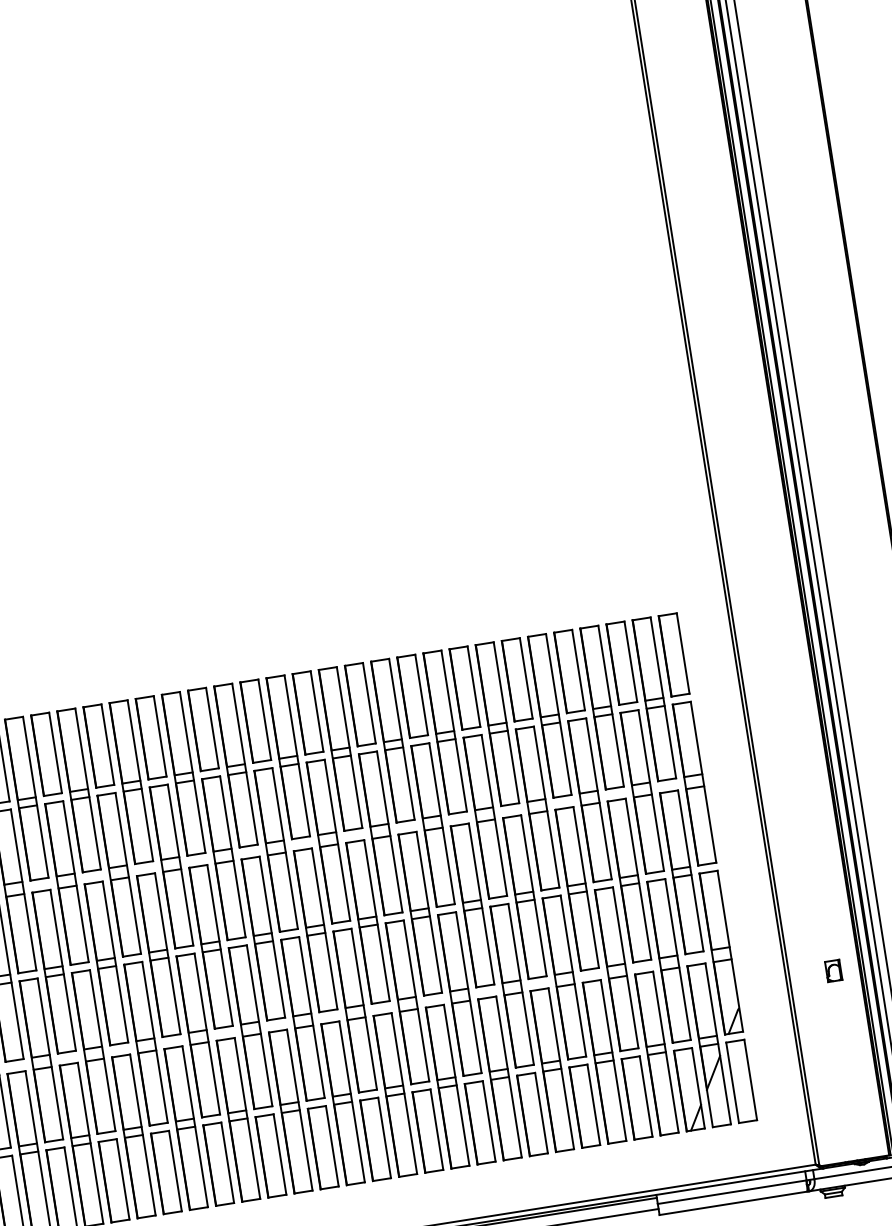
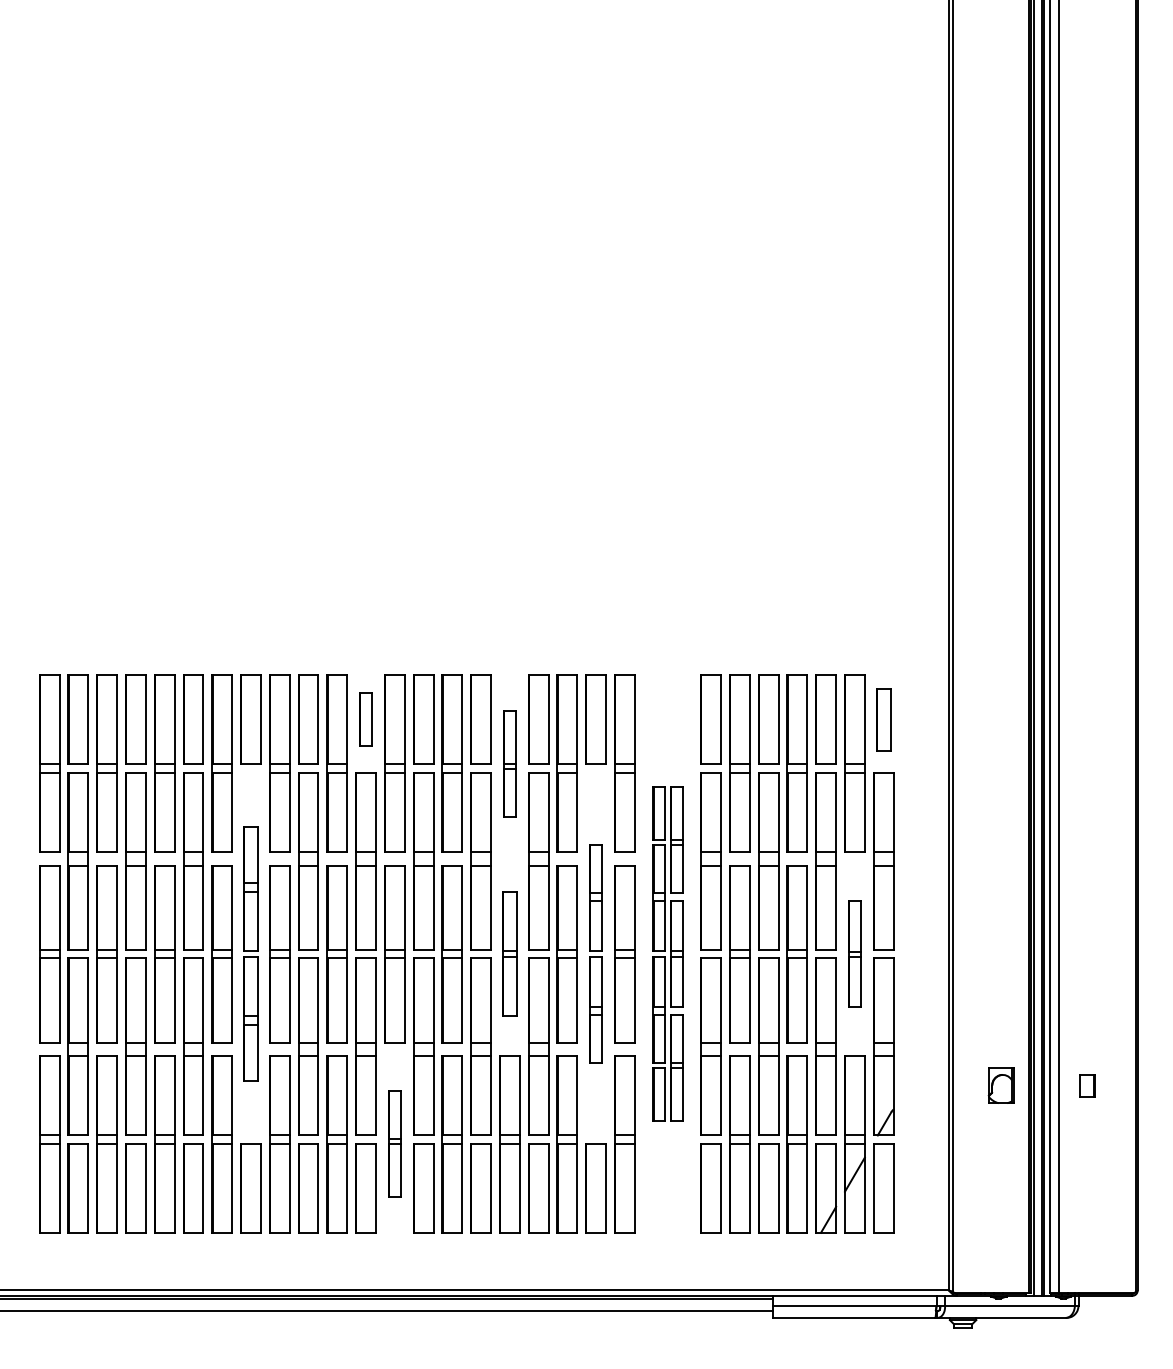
part: (673, 654) -> (883, 719), size x0.7
part: (202, 729) -> (365, 719), size x0.6
part: (340, 748) -> (509, 763), size x0.6
part: (681, 872) -> (854, 954), size x0.6
part: (511, 898) -> (667, 953), size x0.6
part: (445, 909) -> (595, 953), size x0.6
part: (367, 922) -> (509, 954), size x0.7
part: (132, 958) -> (250, 953), size x0.7
part: (833, 970) -> (1000, 1085), size x1.6
part: (290, 1111) -> (394, 1144), size x0.6

